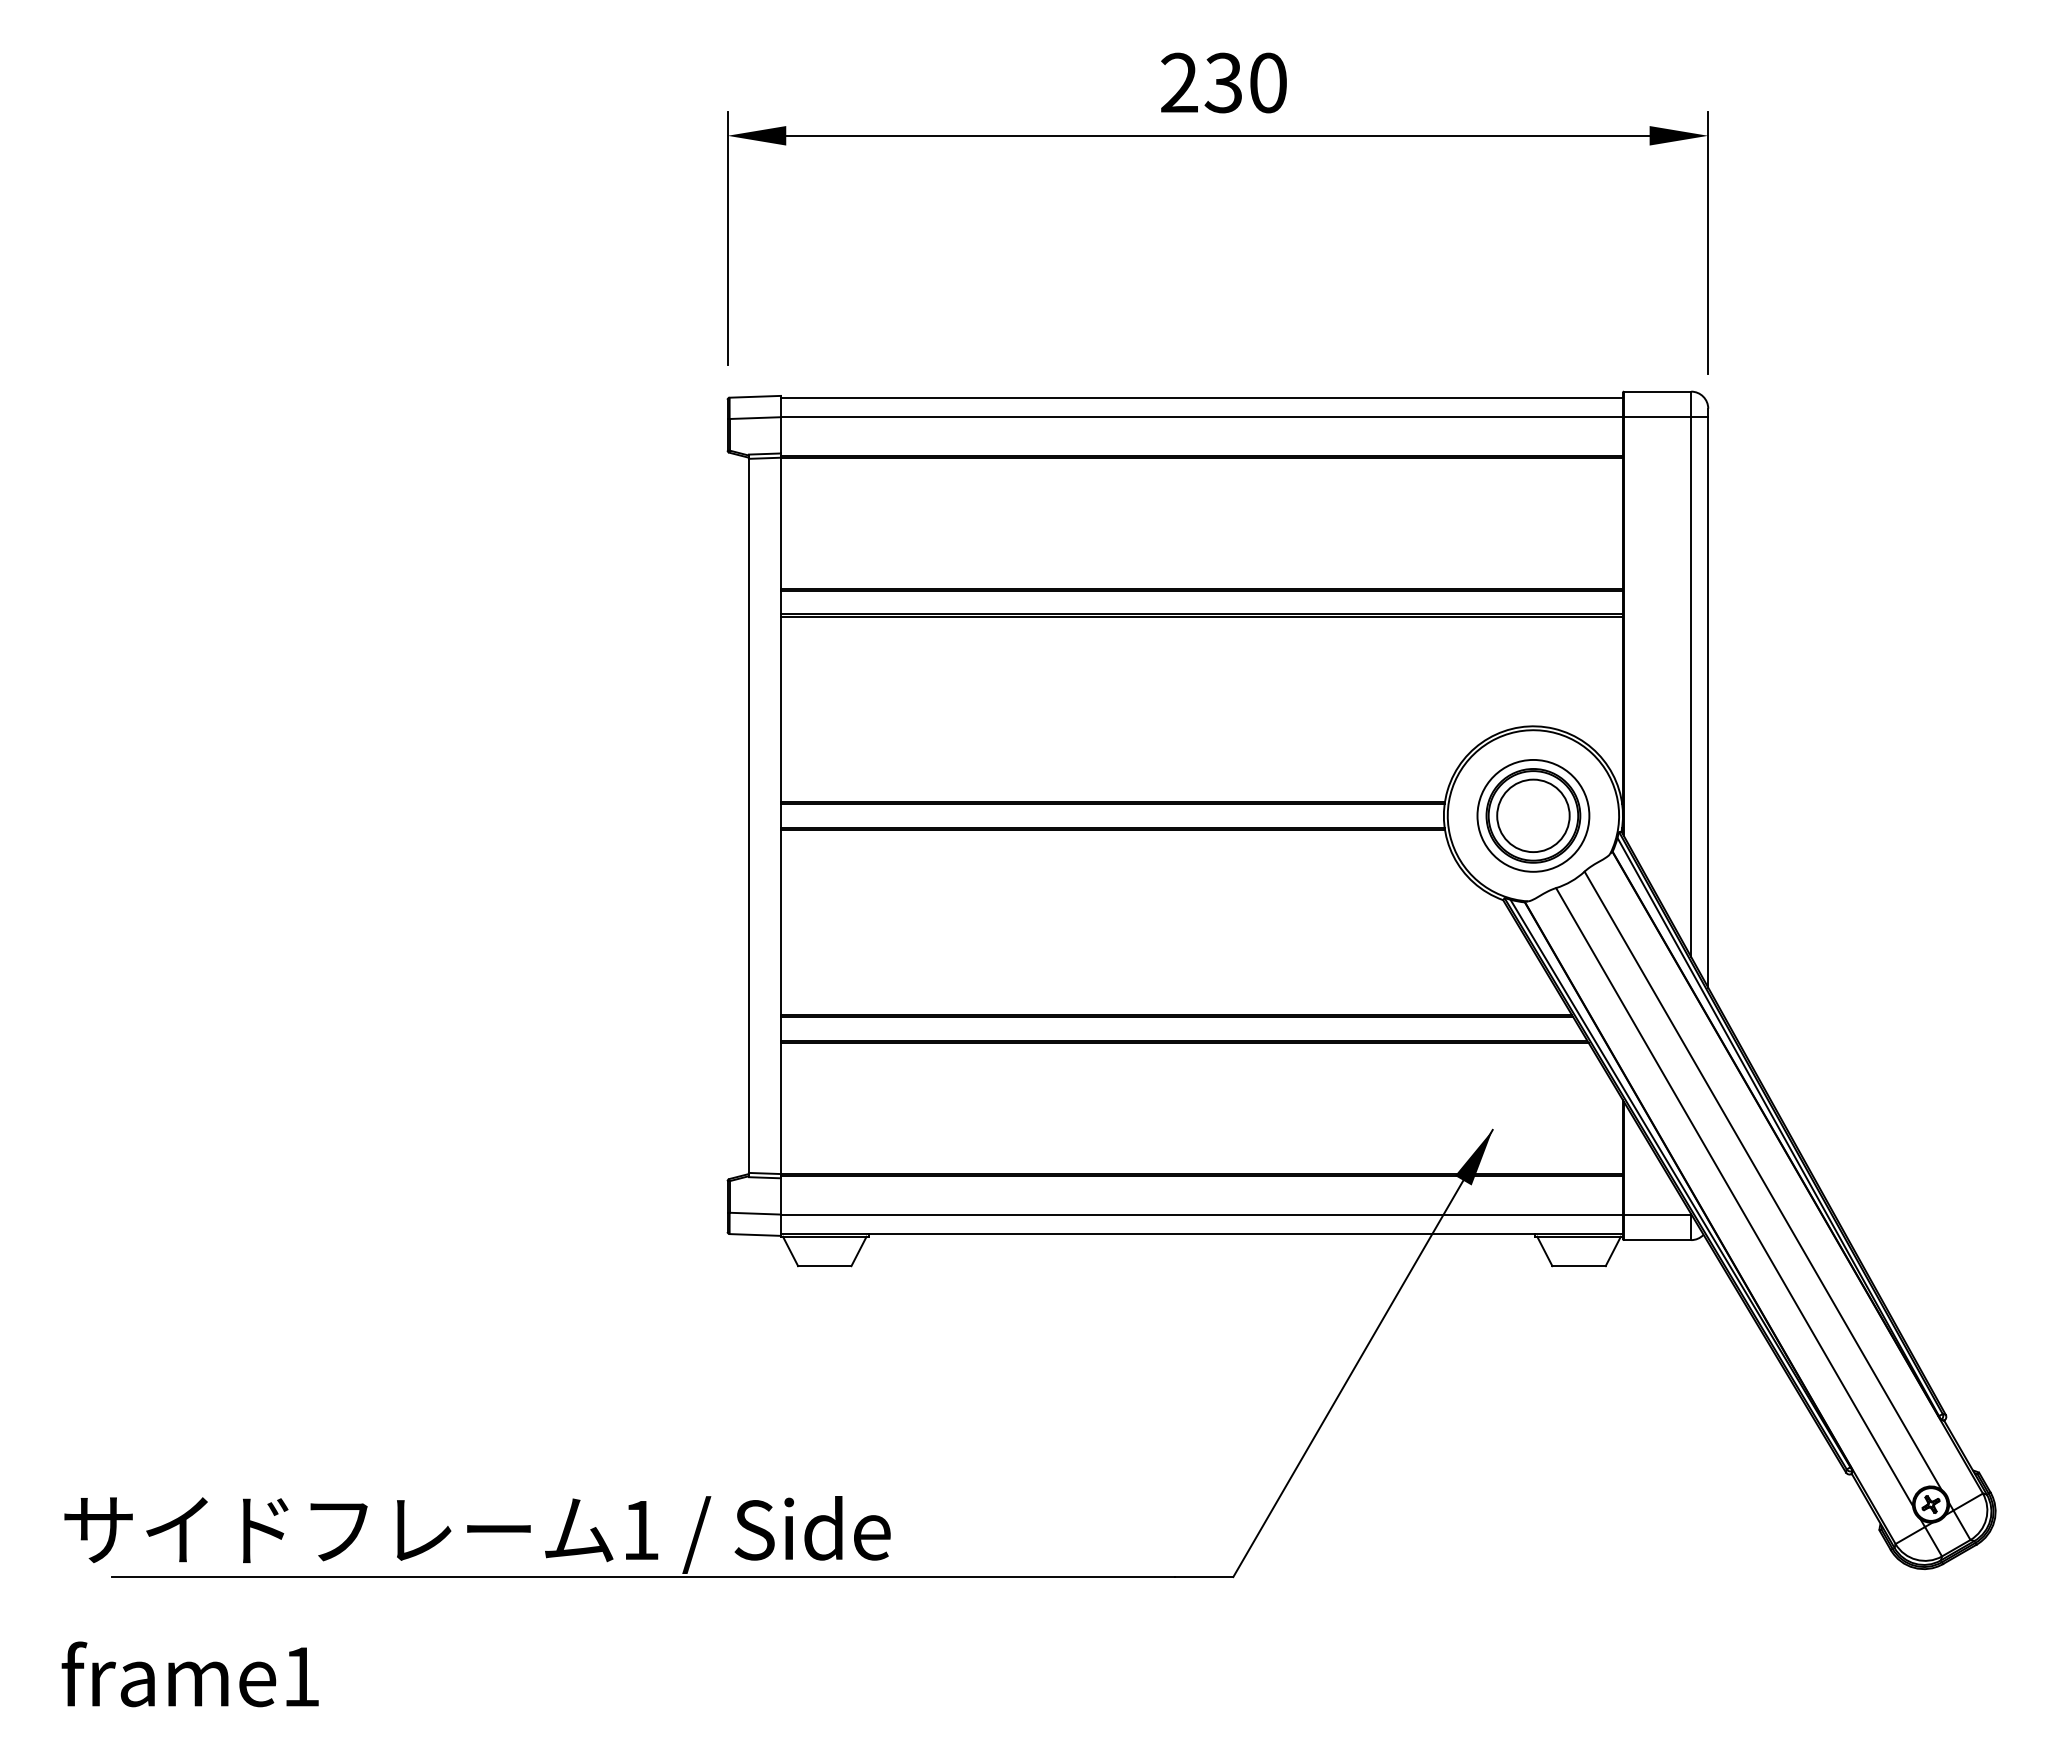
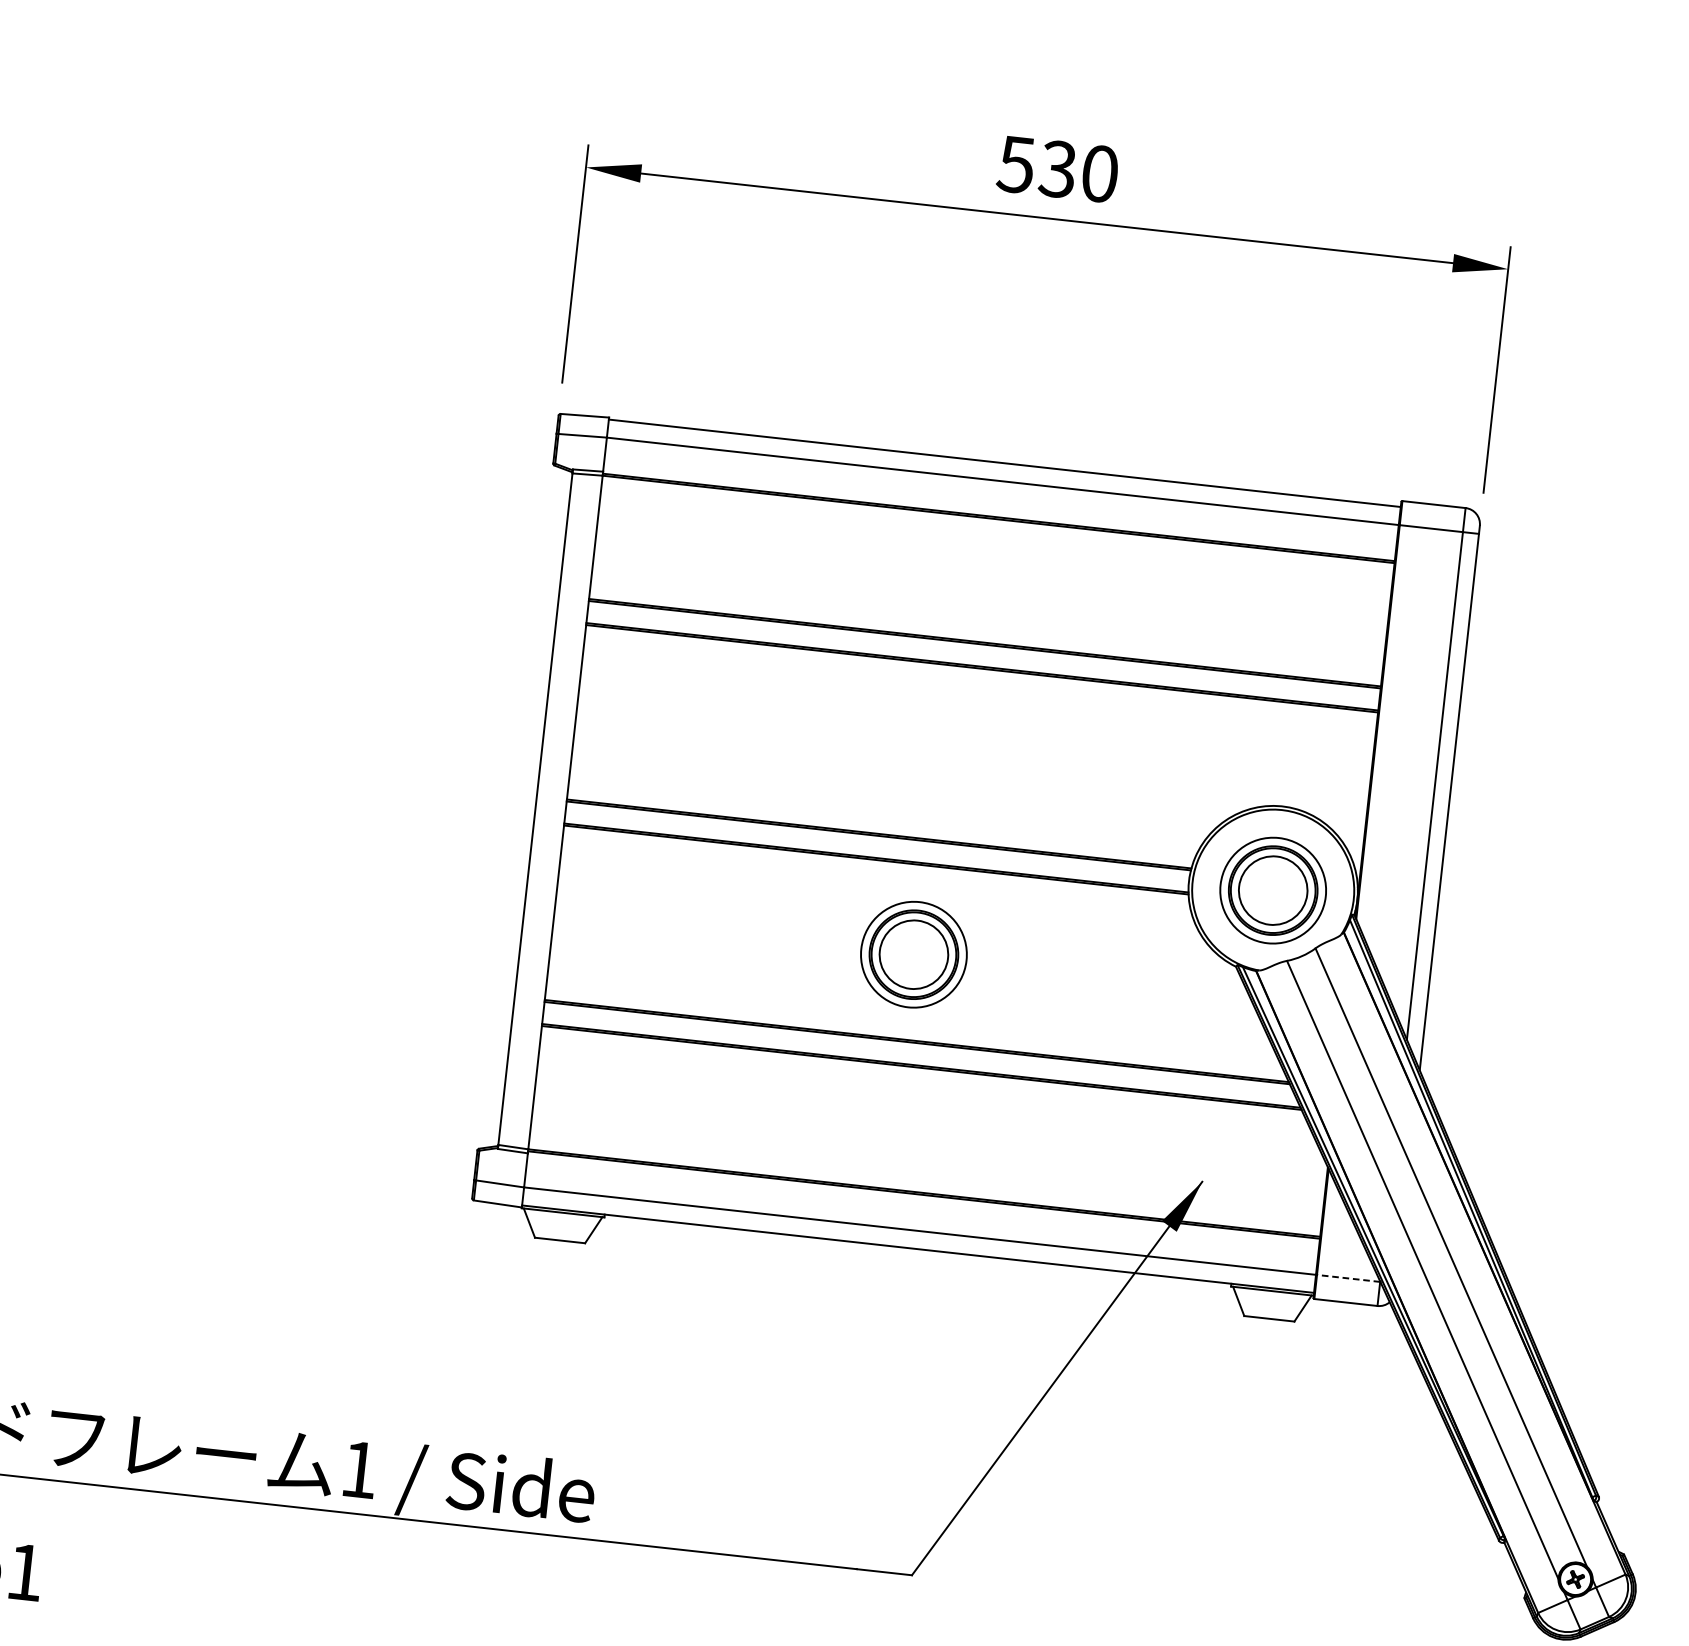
text: (1178, 82) -> (1015, 164), 230 -> 530
part: (1163, 924) -> (914, 954), added
line: (1657, 1214) -> (1348, 1278), solid -> dashed

